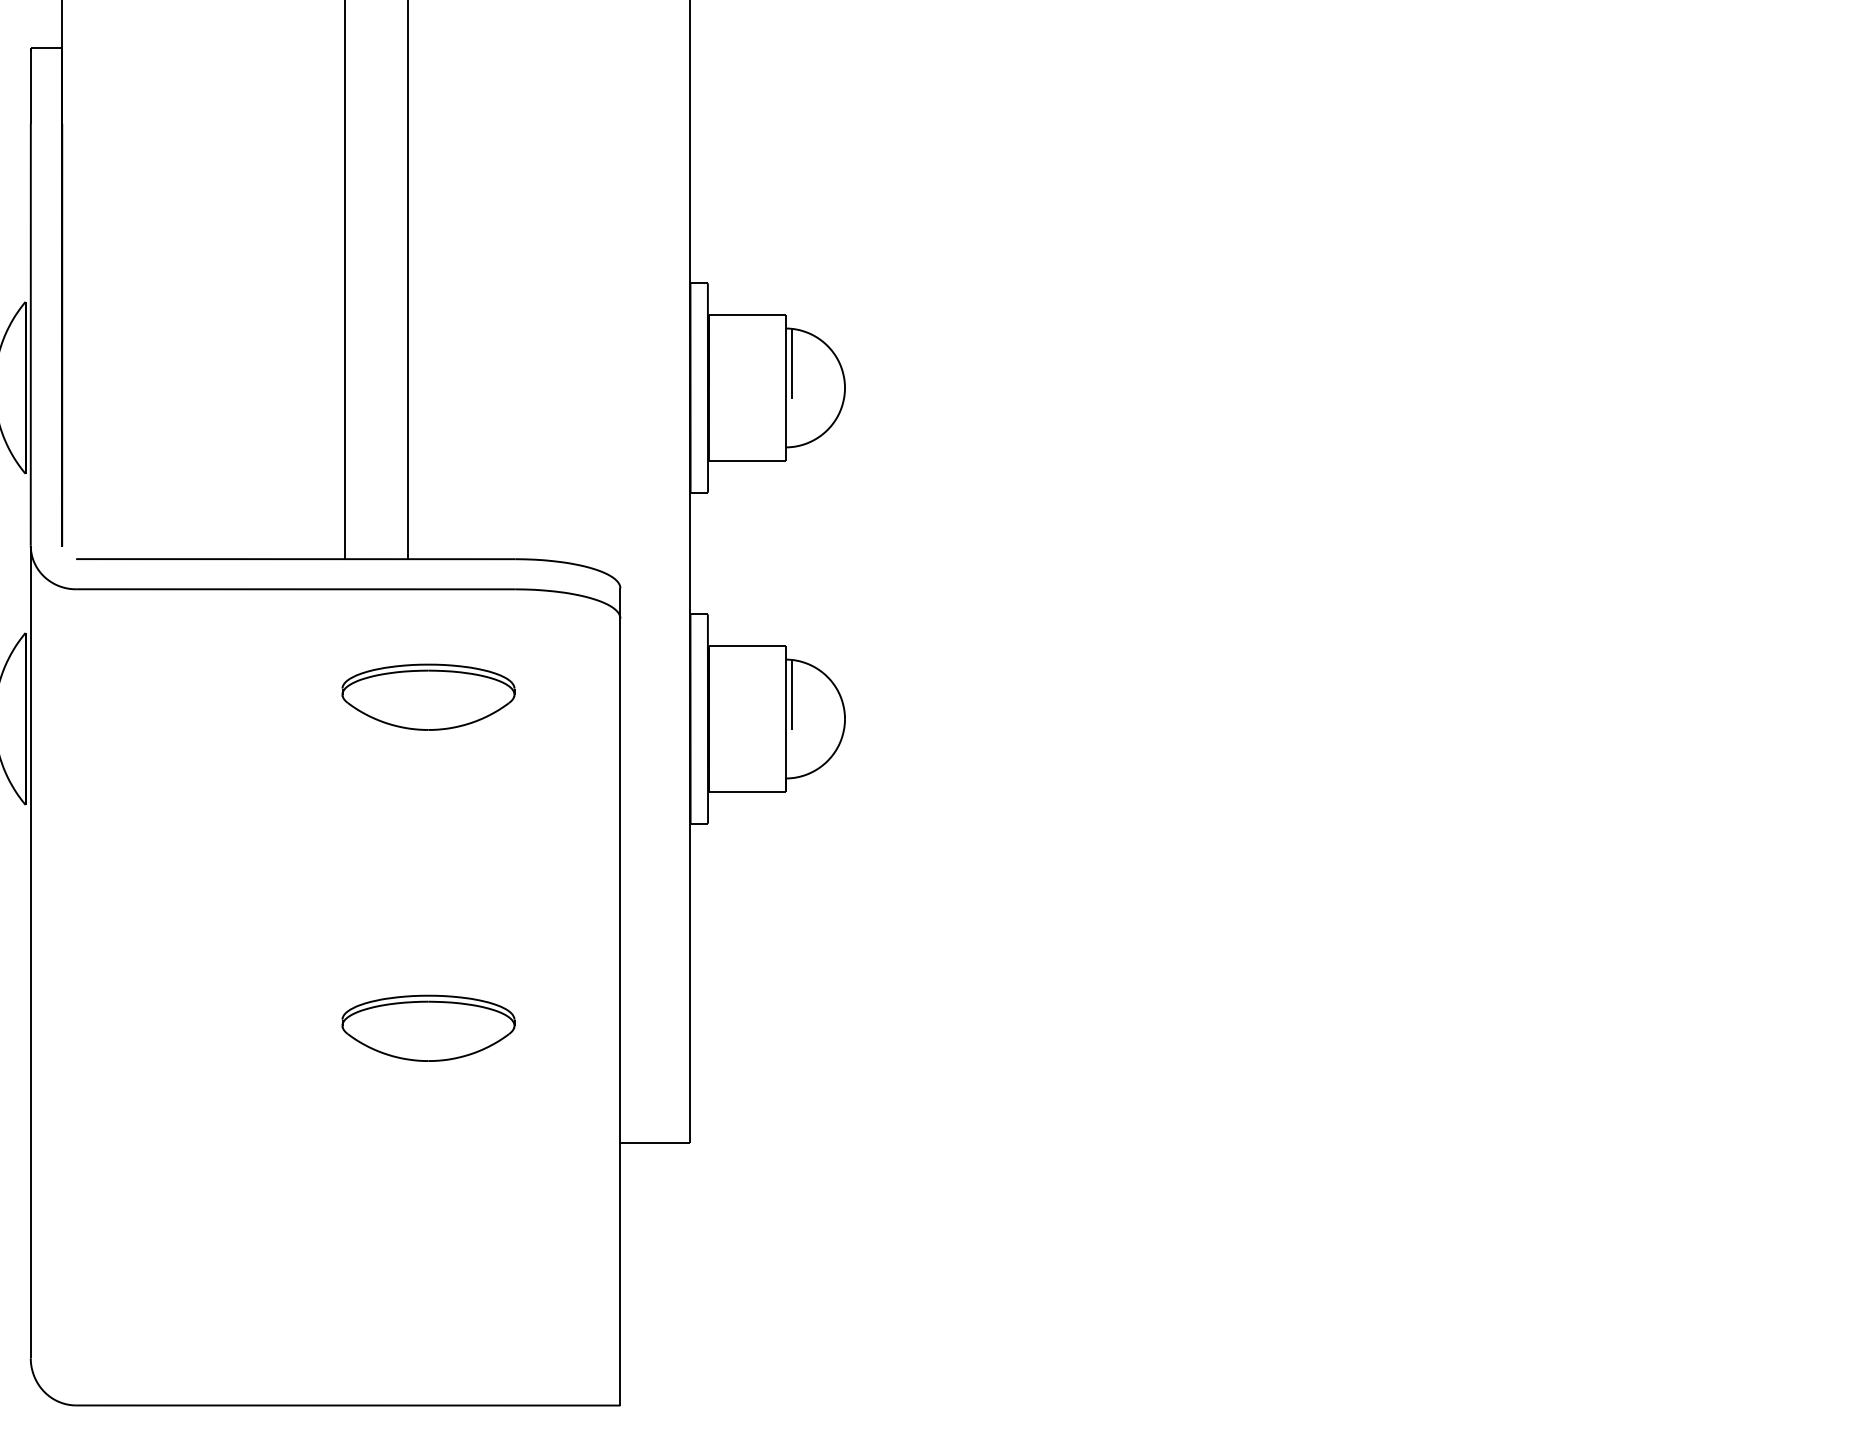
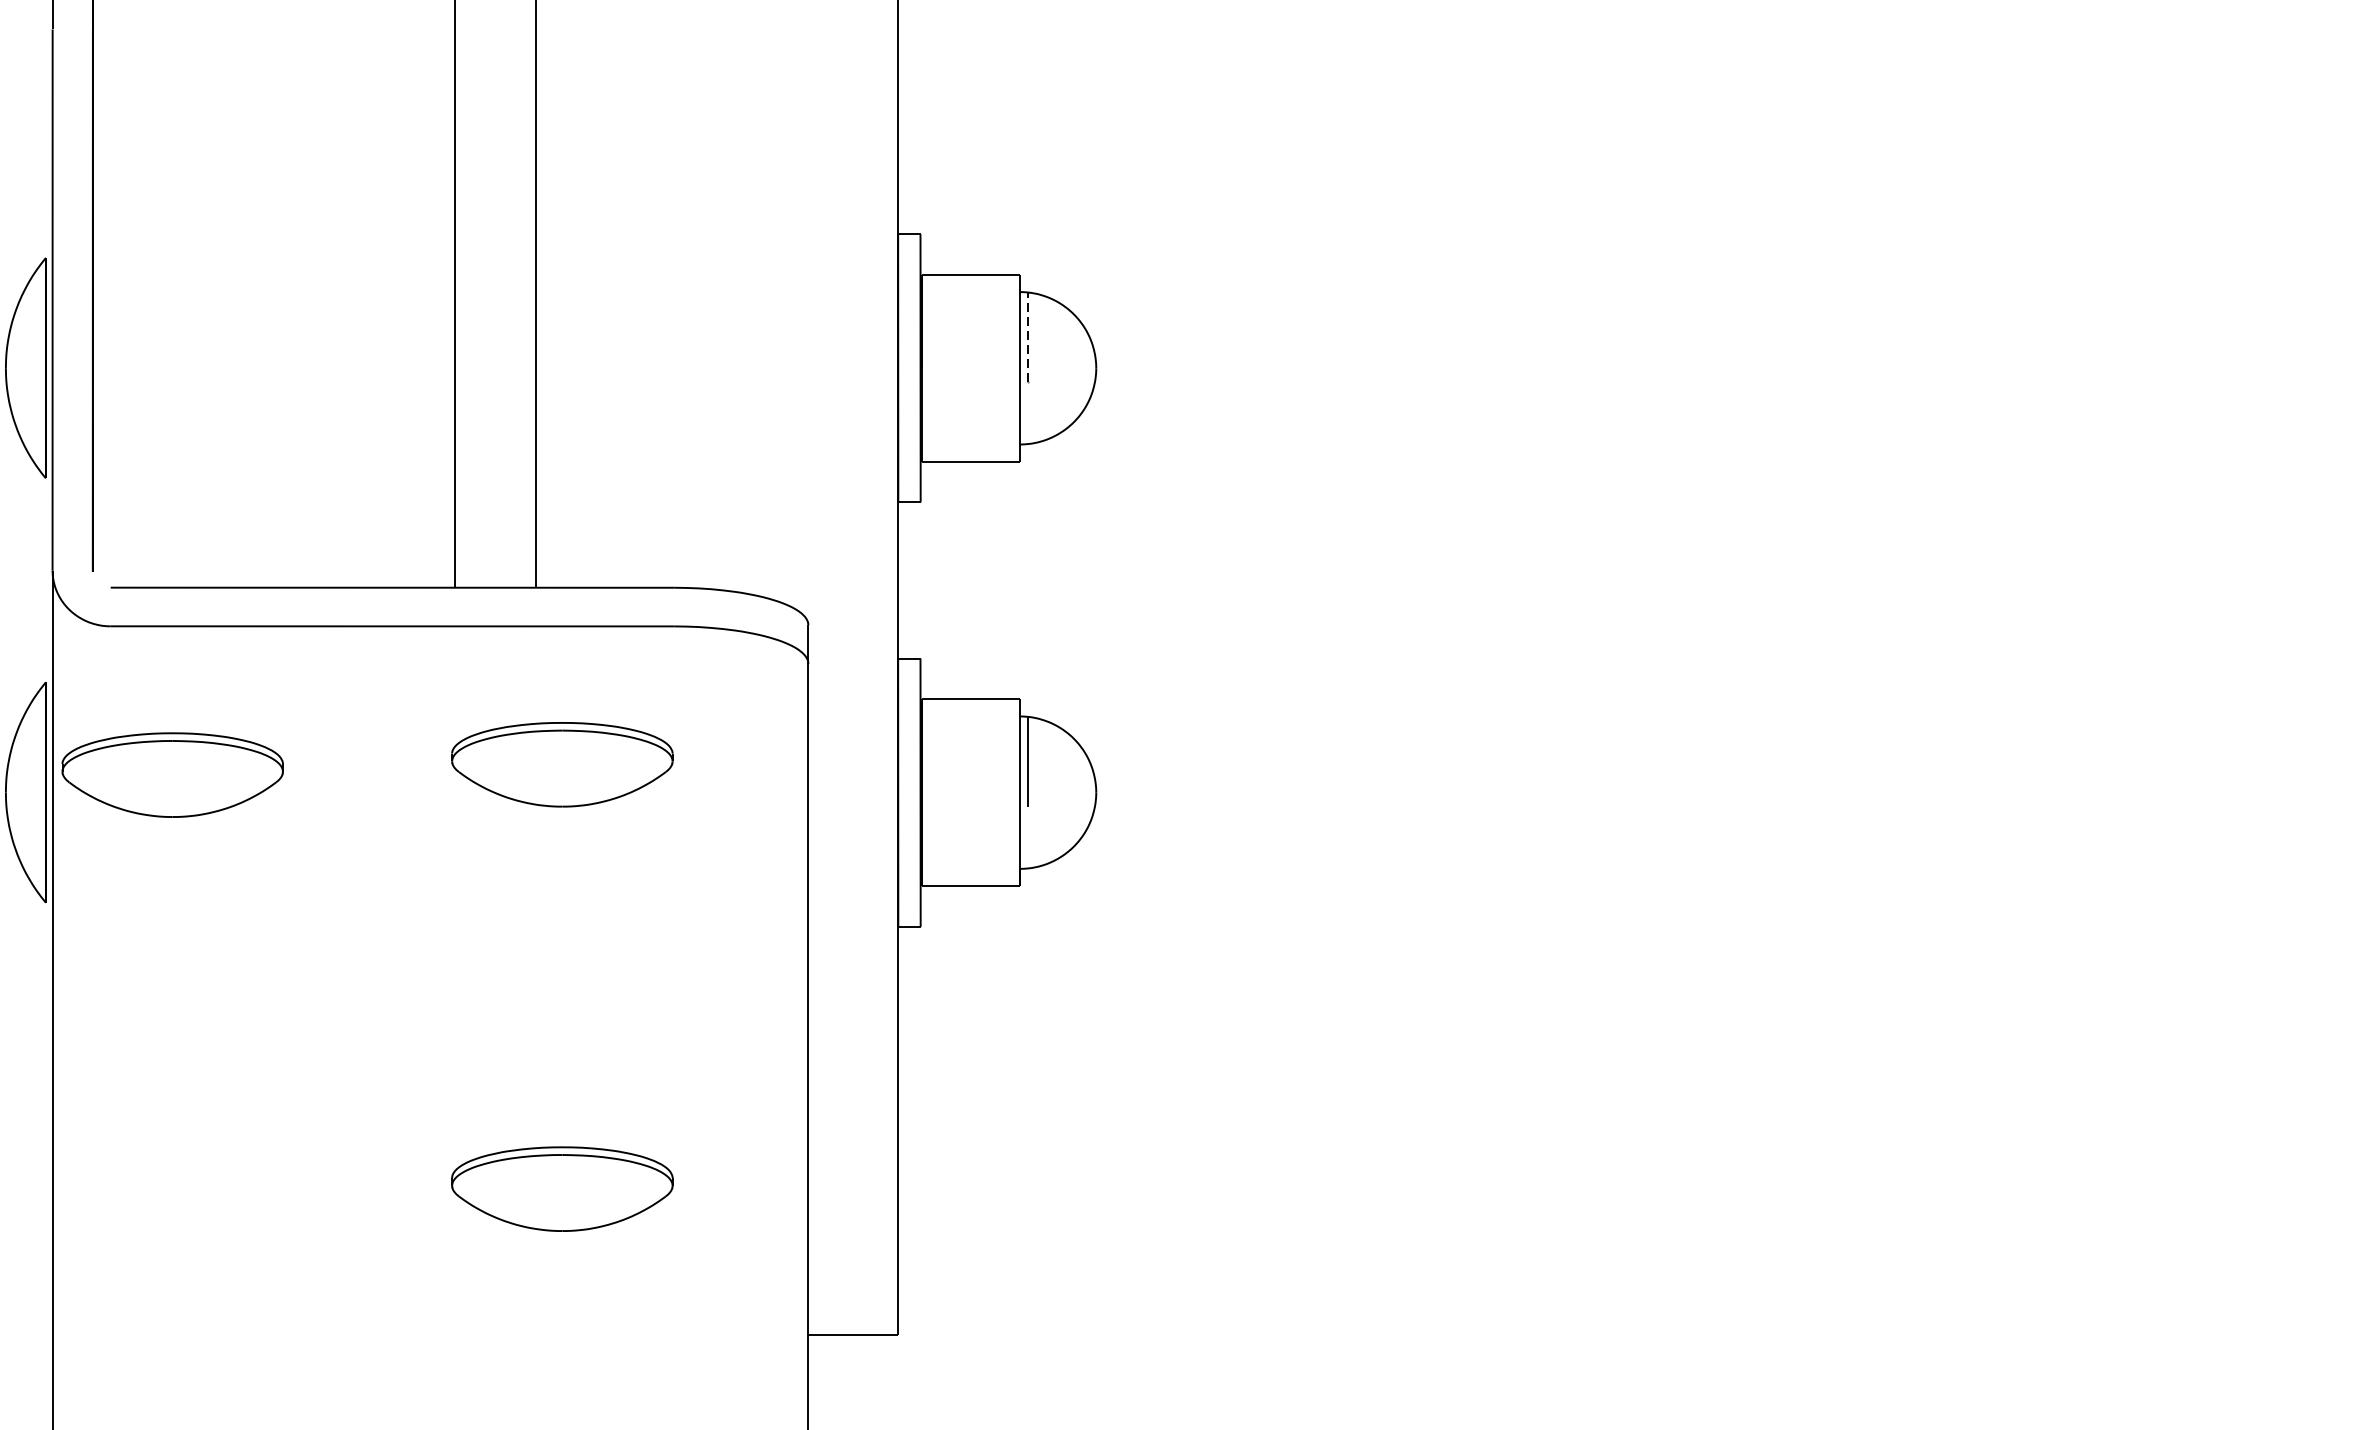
line: (792, 364) -> (1028, 338), solid -> dashed
part: (124, 704) -> (172, 774), added

